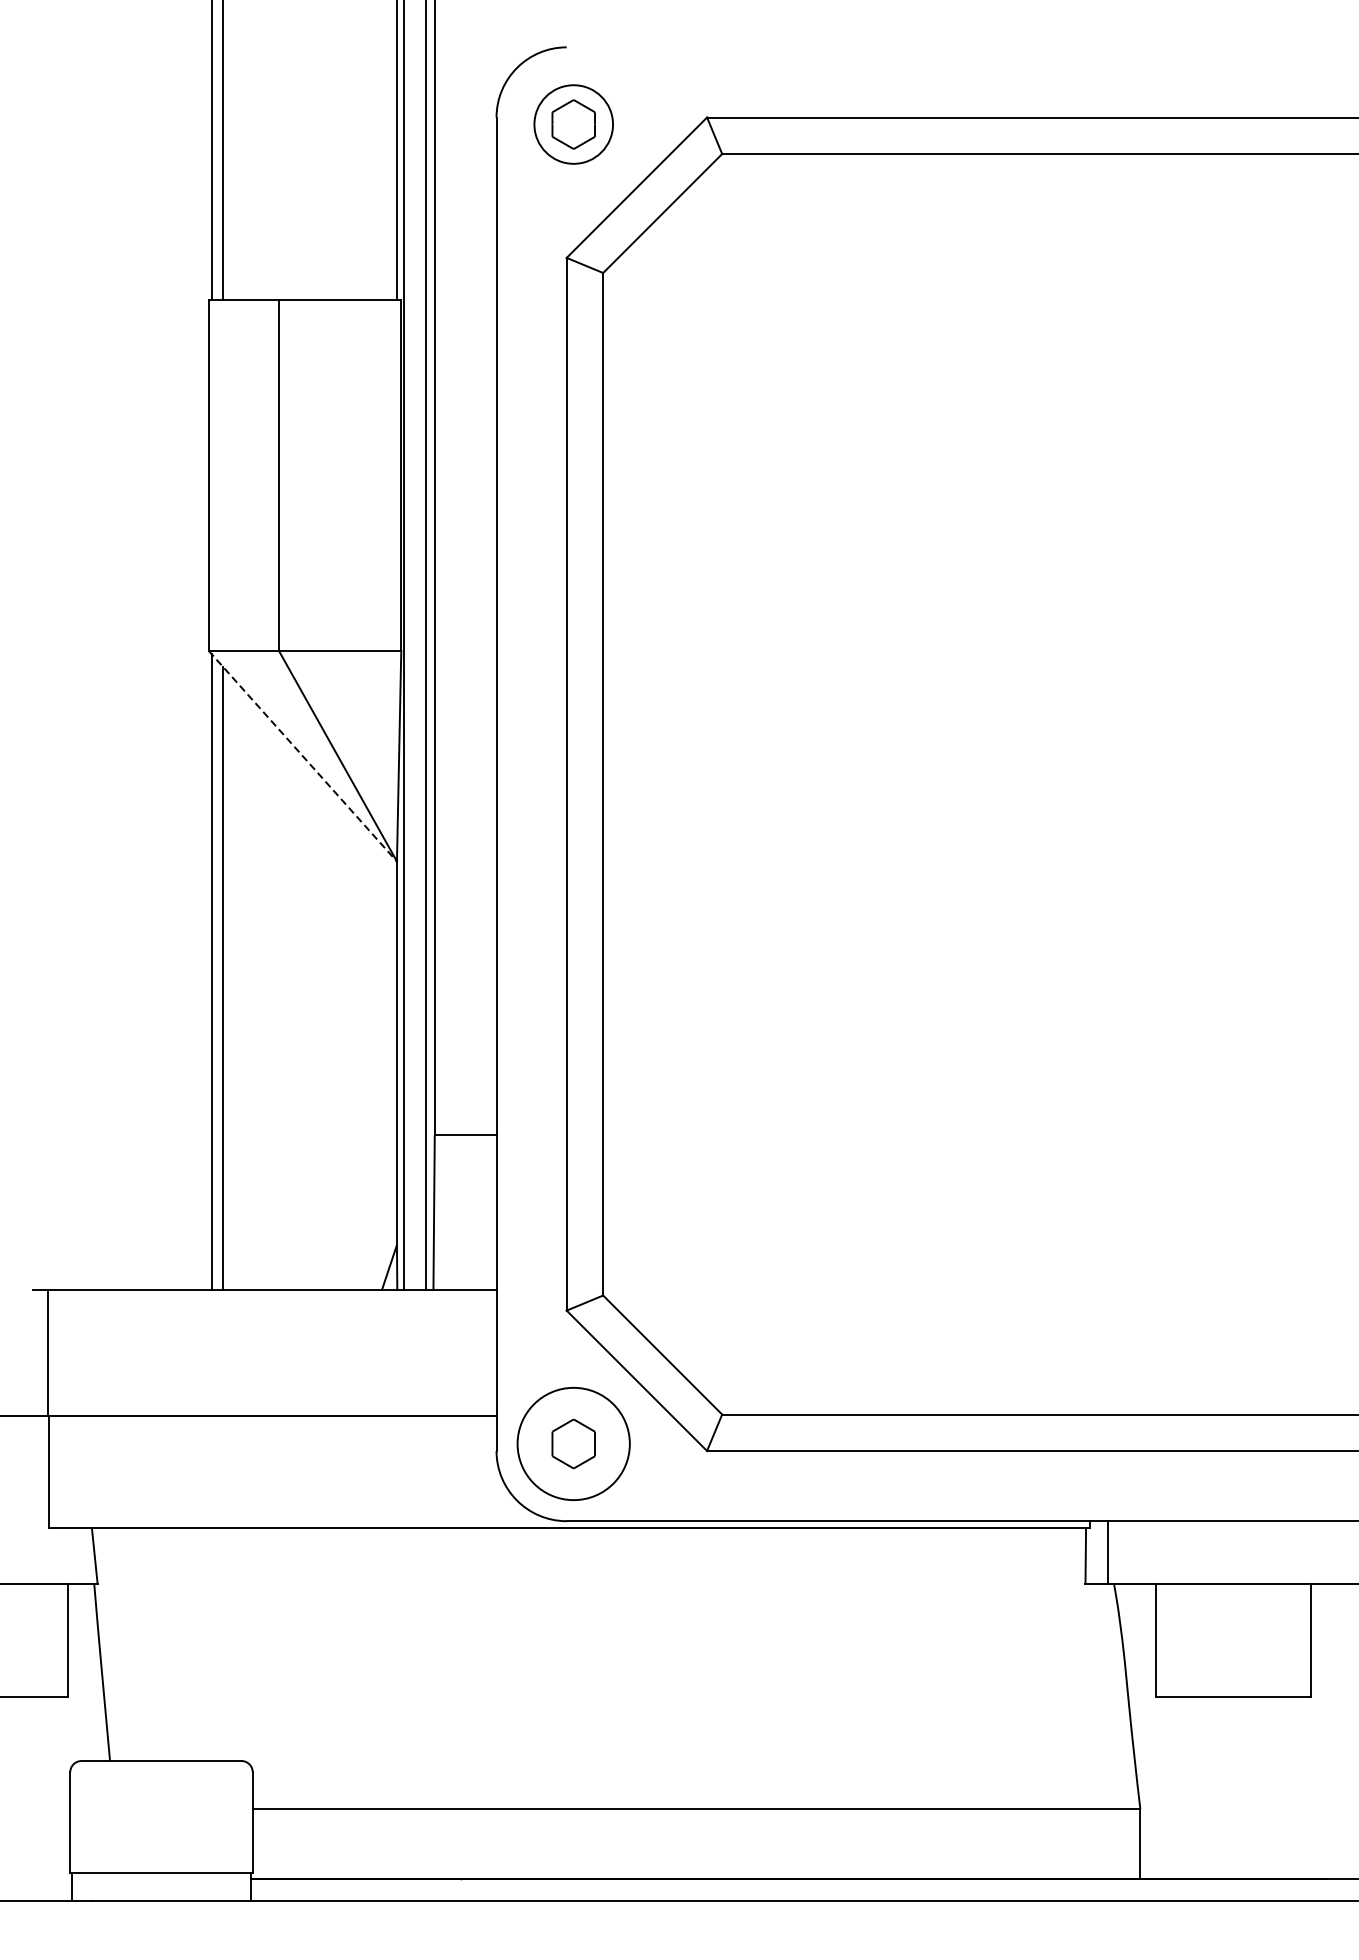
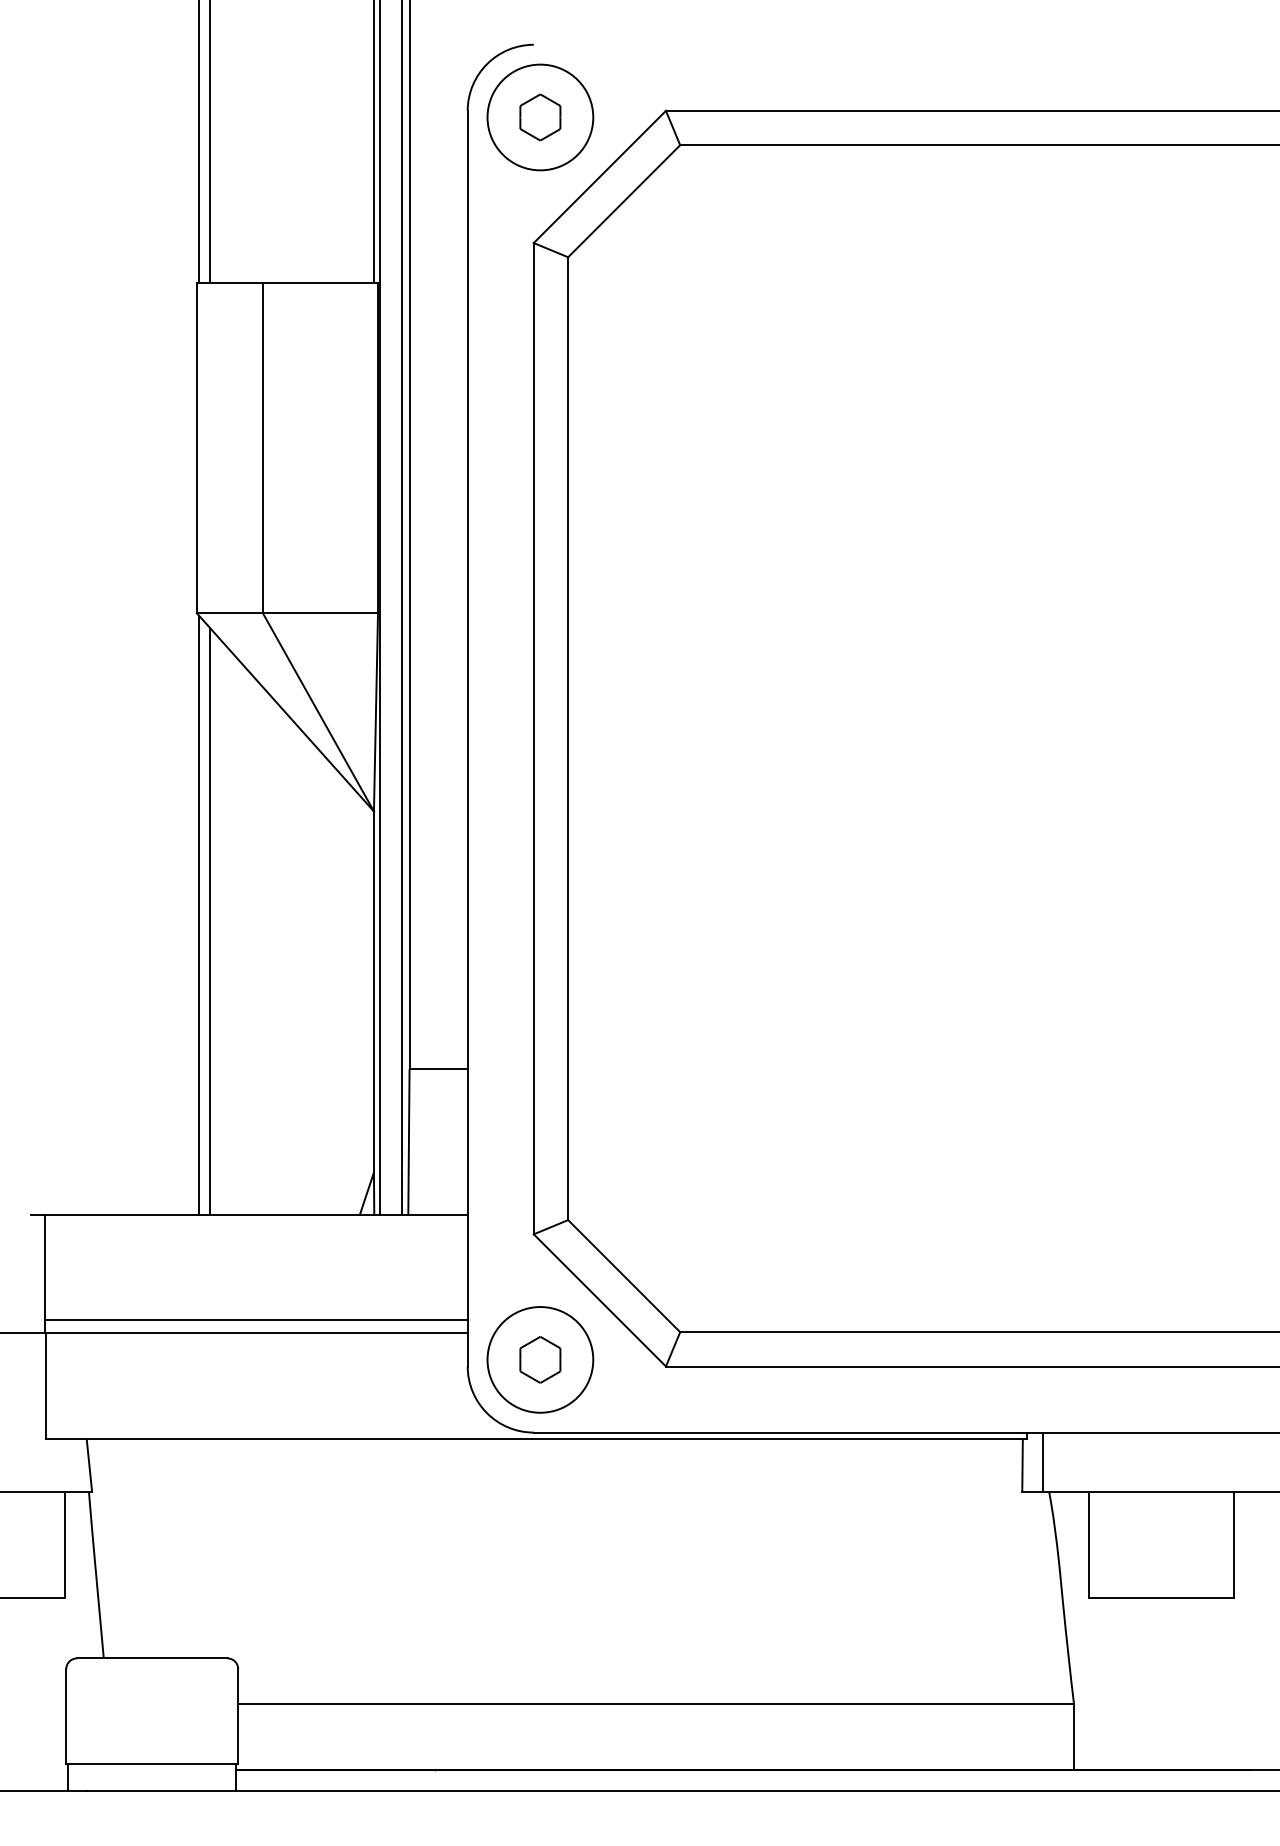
circle: (573, 124) -> (540, 117), size x1.43
line: (303, 756) -> (285, 712), dashed -> solid
line: (272, 1402) -> (256, 1320), added

